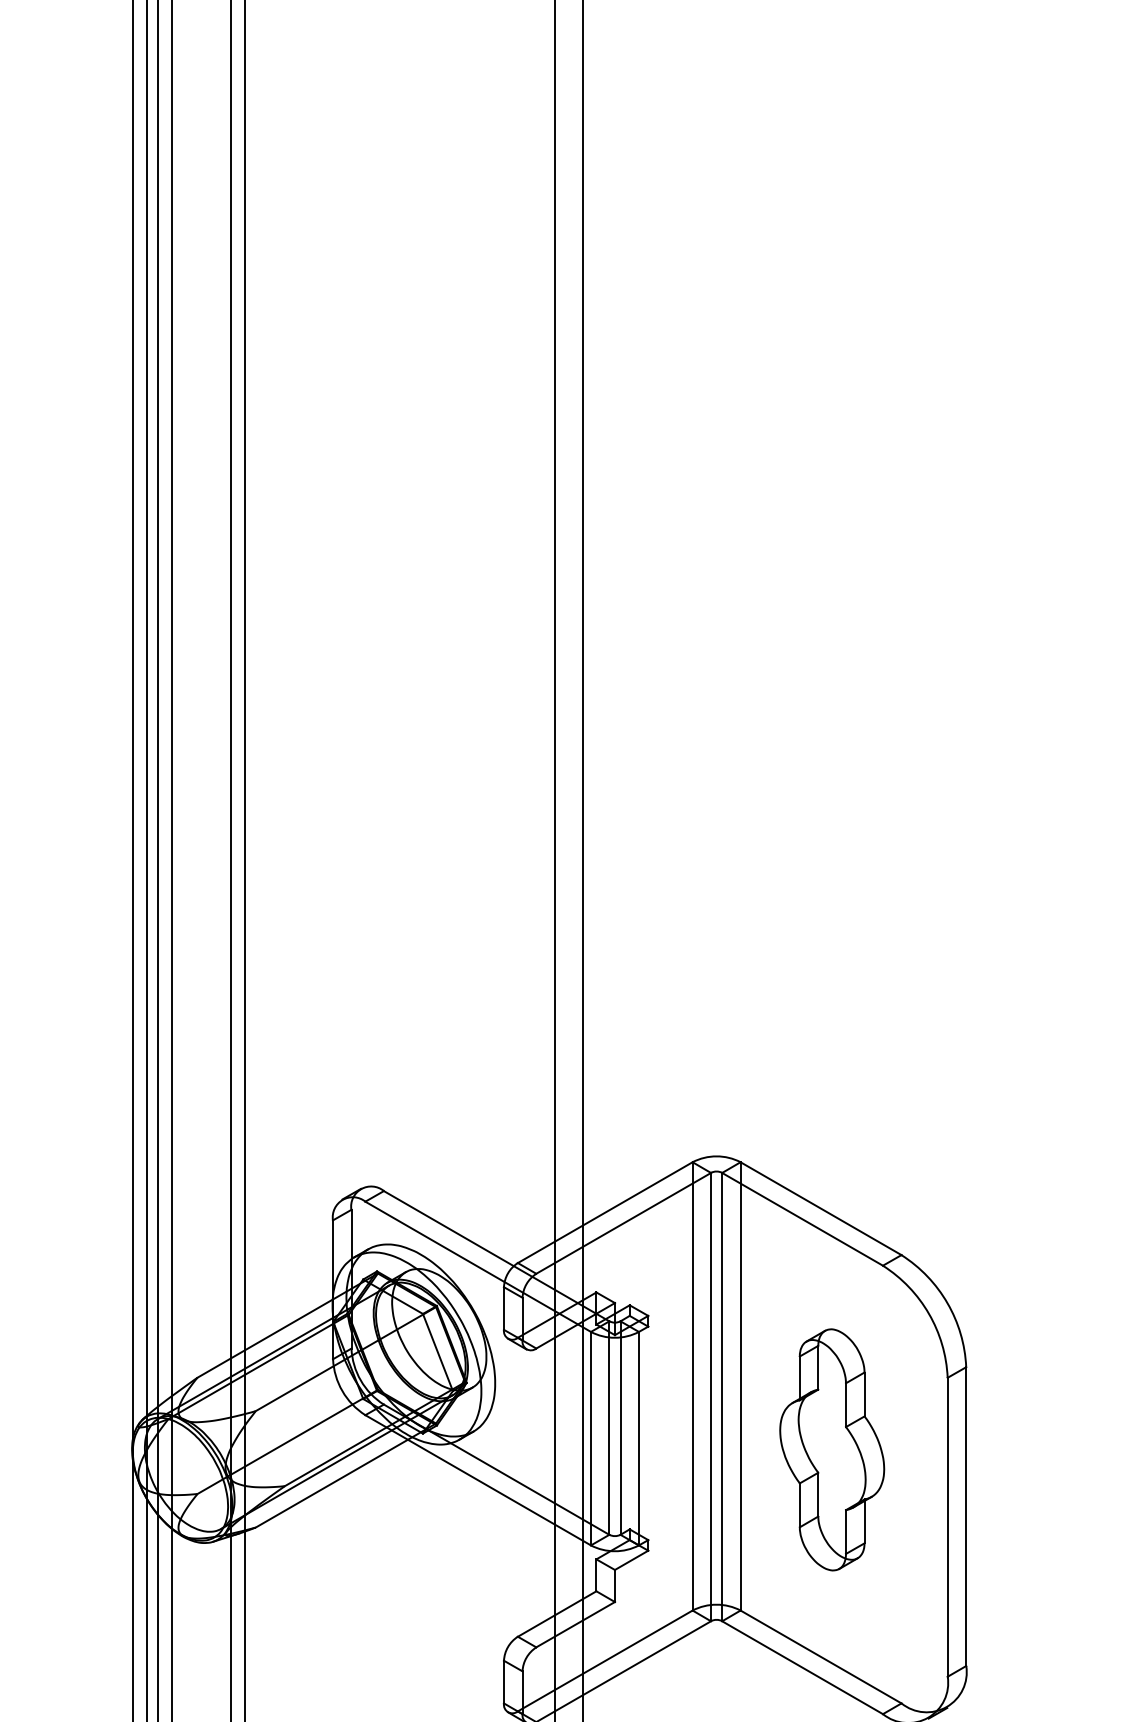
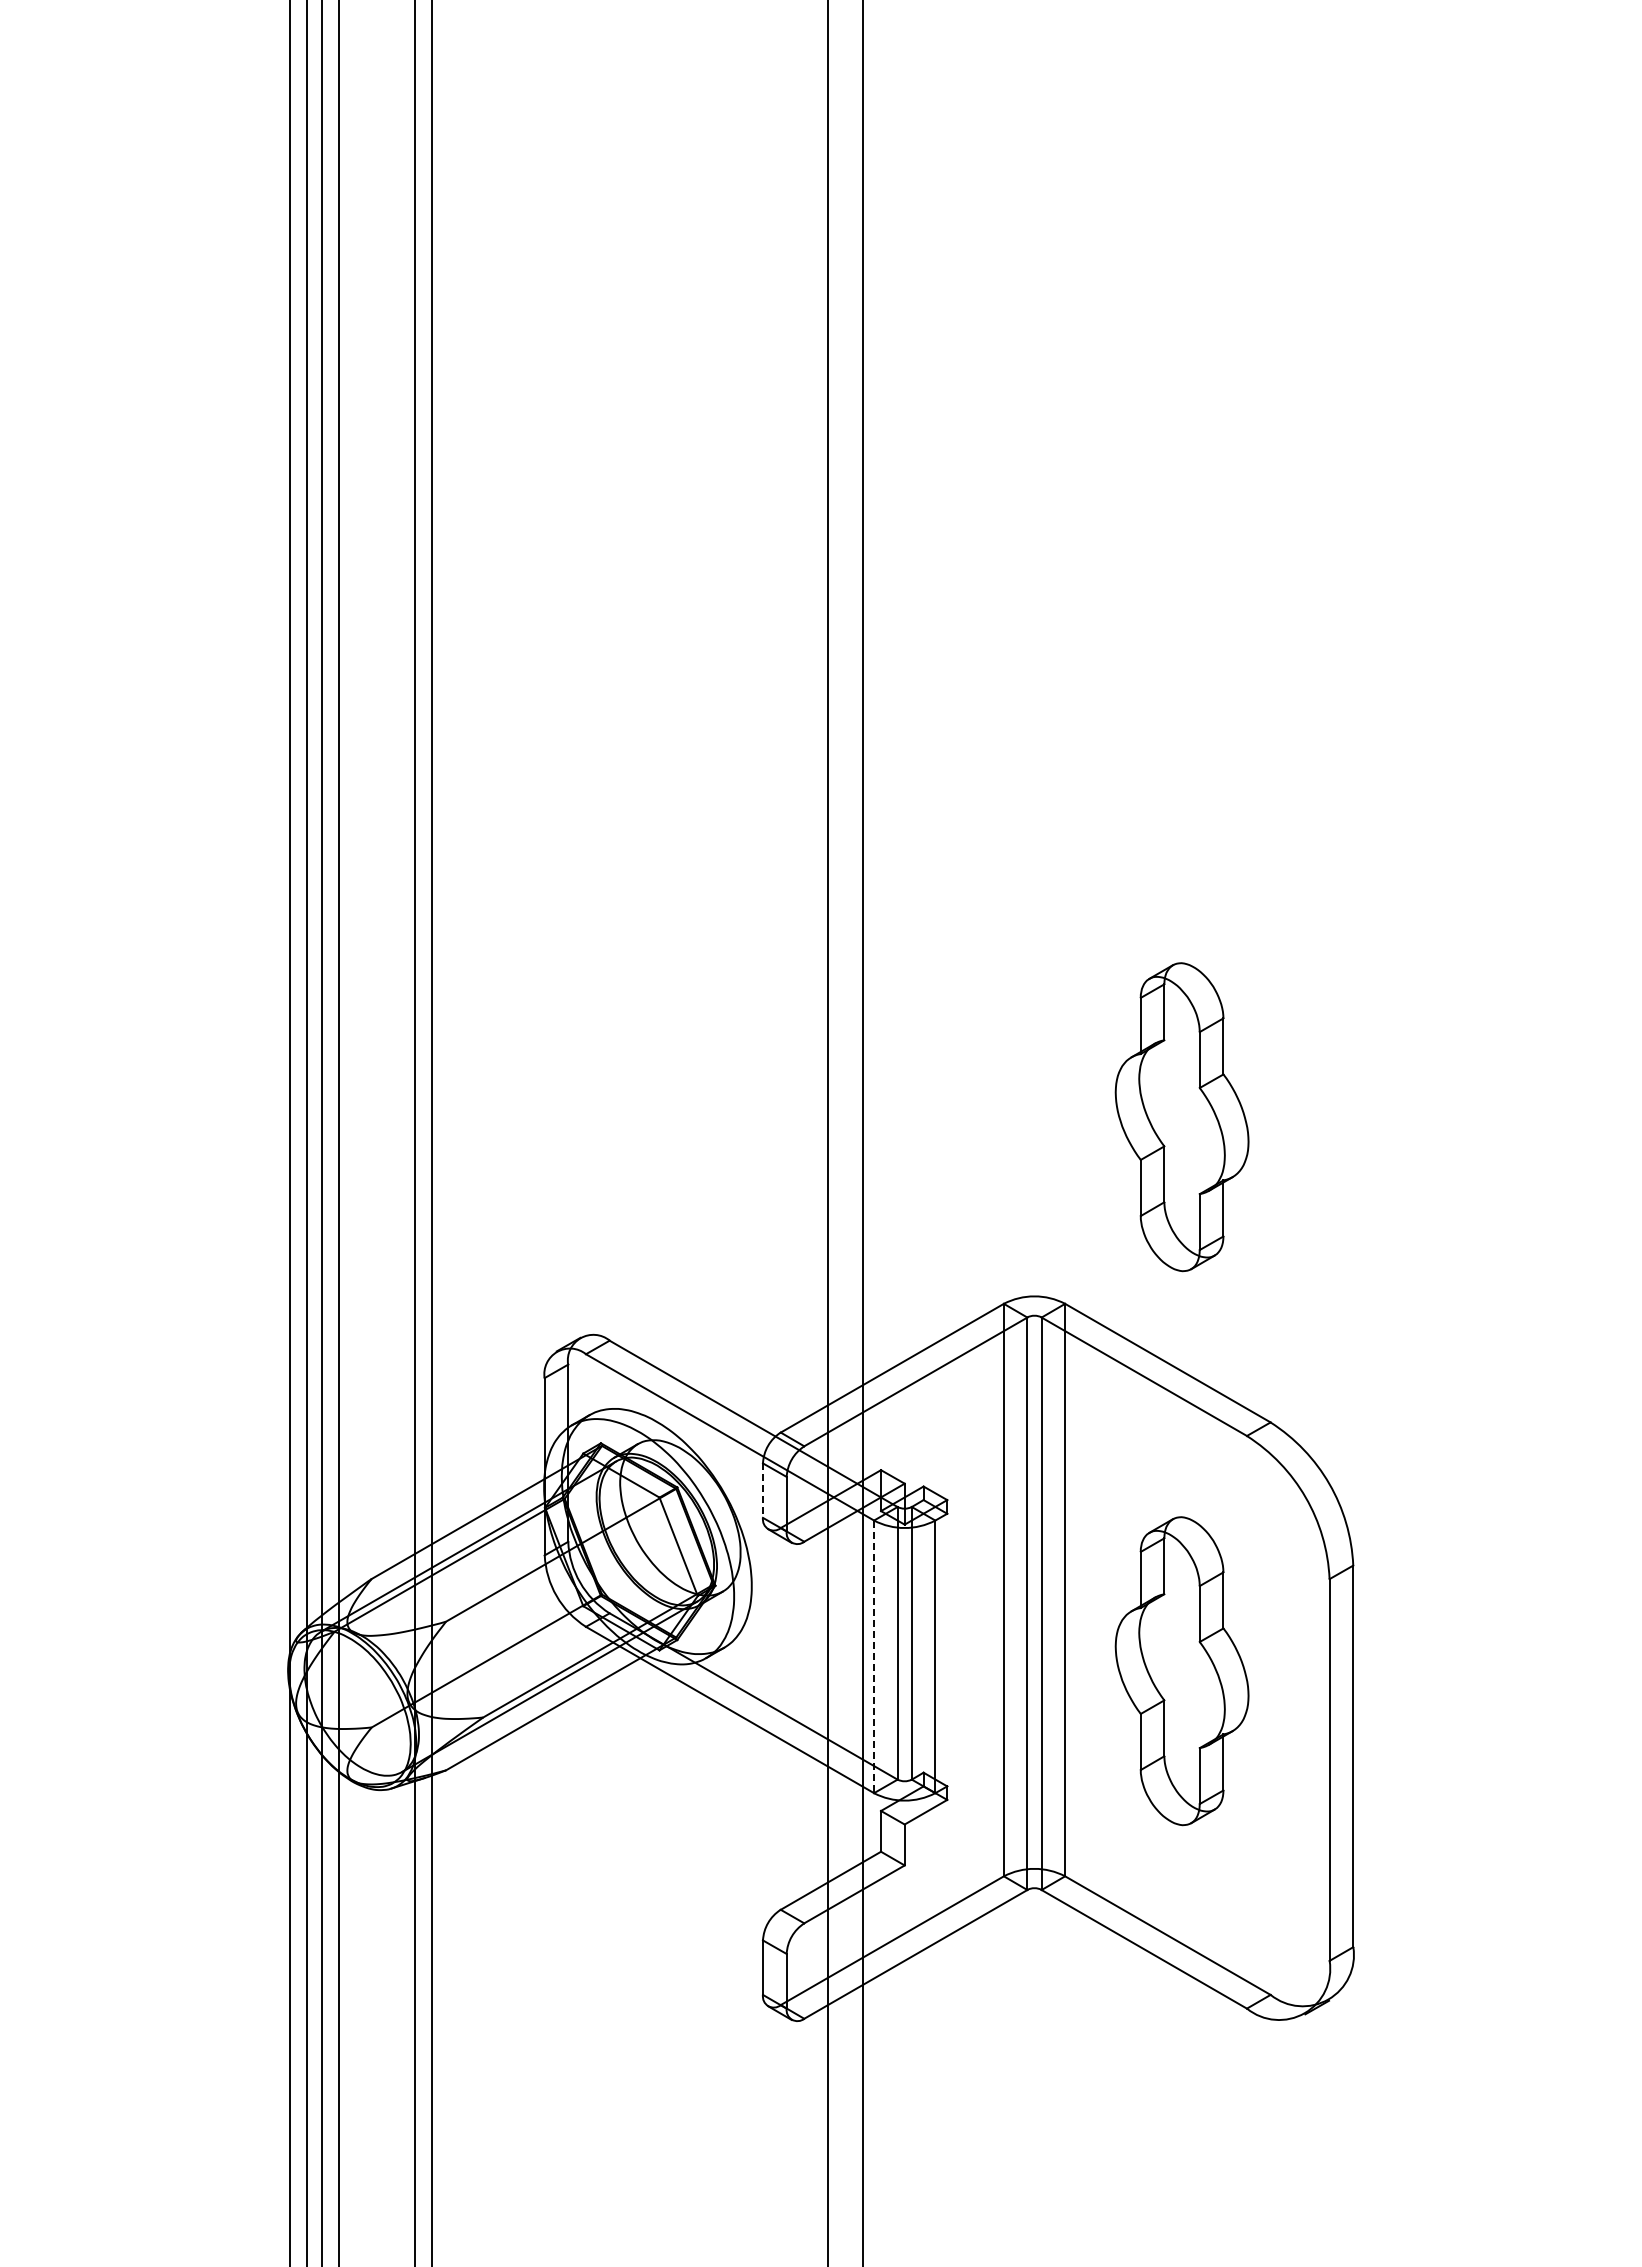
part: (831, 1016) -> (1181, 1117), added
line: (503, 1309) -> (762, 1491), solid -> dashed
line: (591, 1439) -> (874, 1657), solid -> dashed

